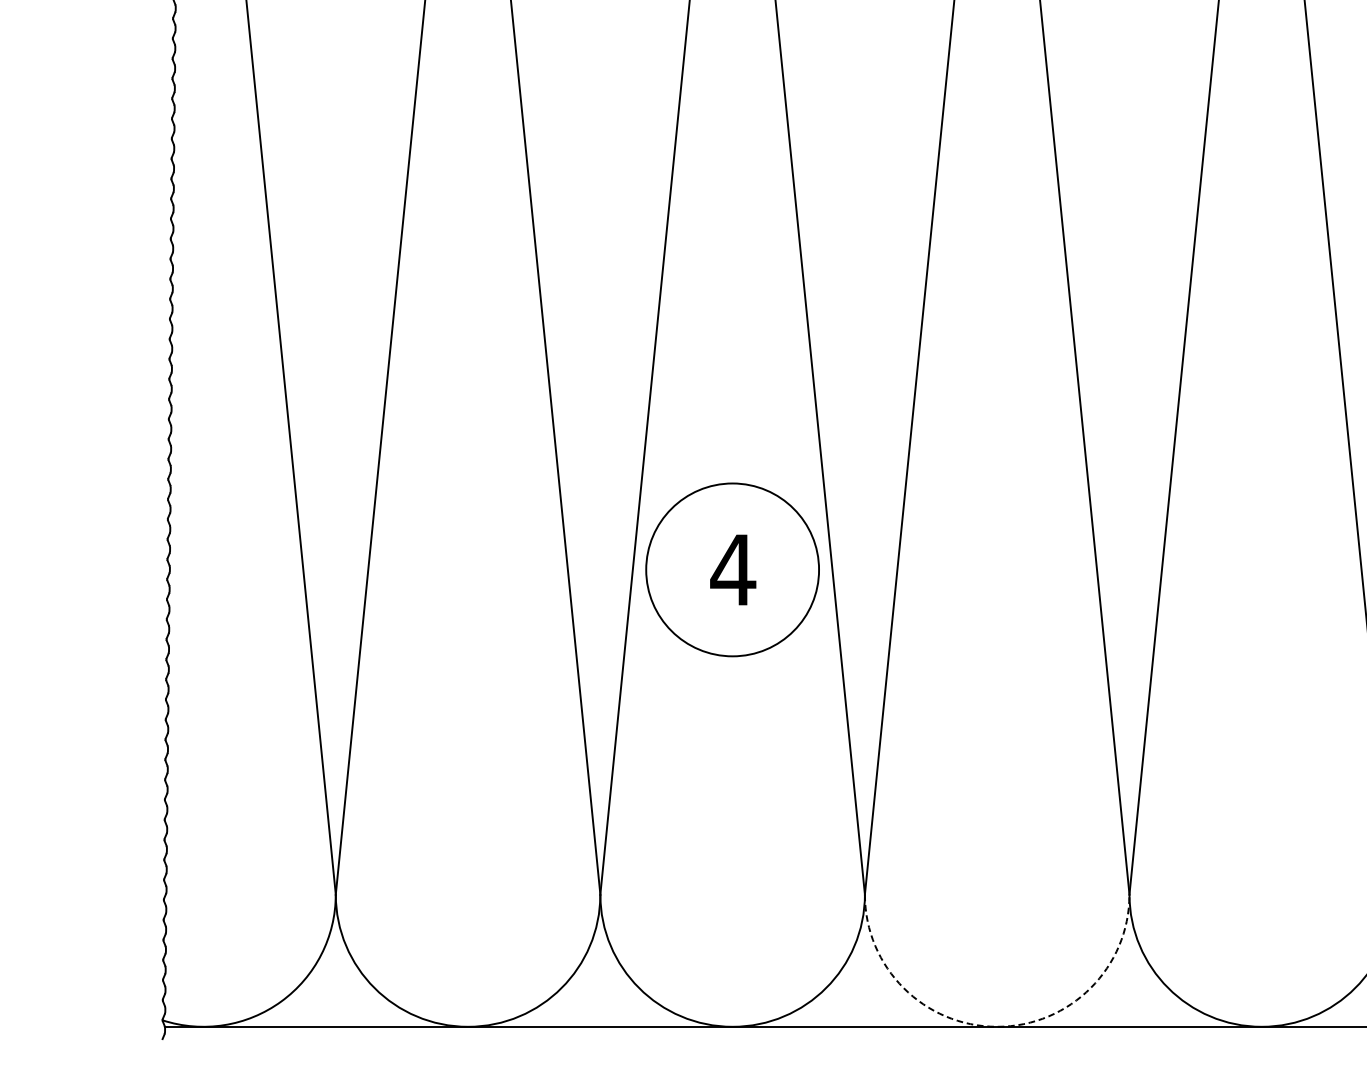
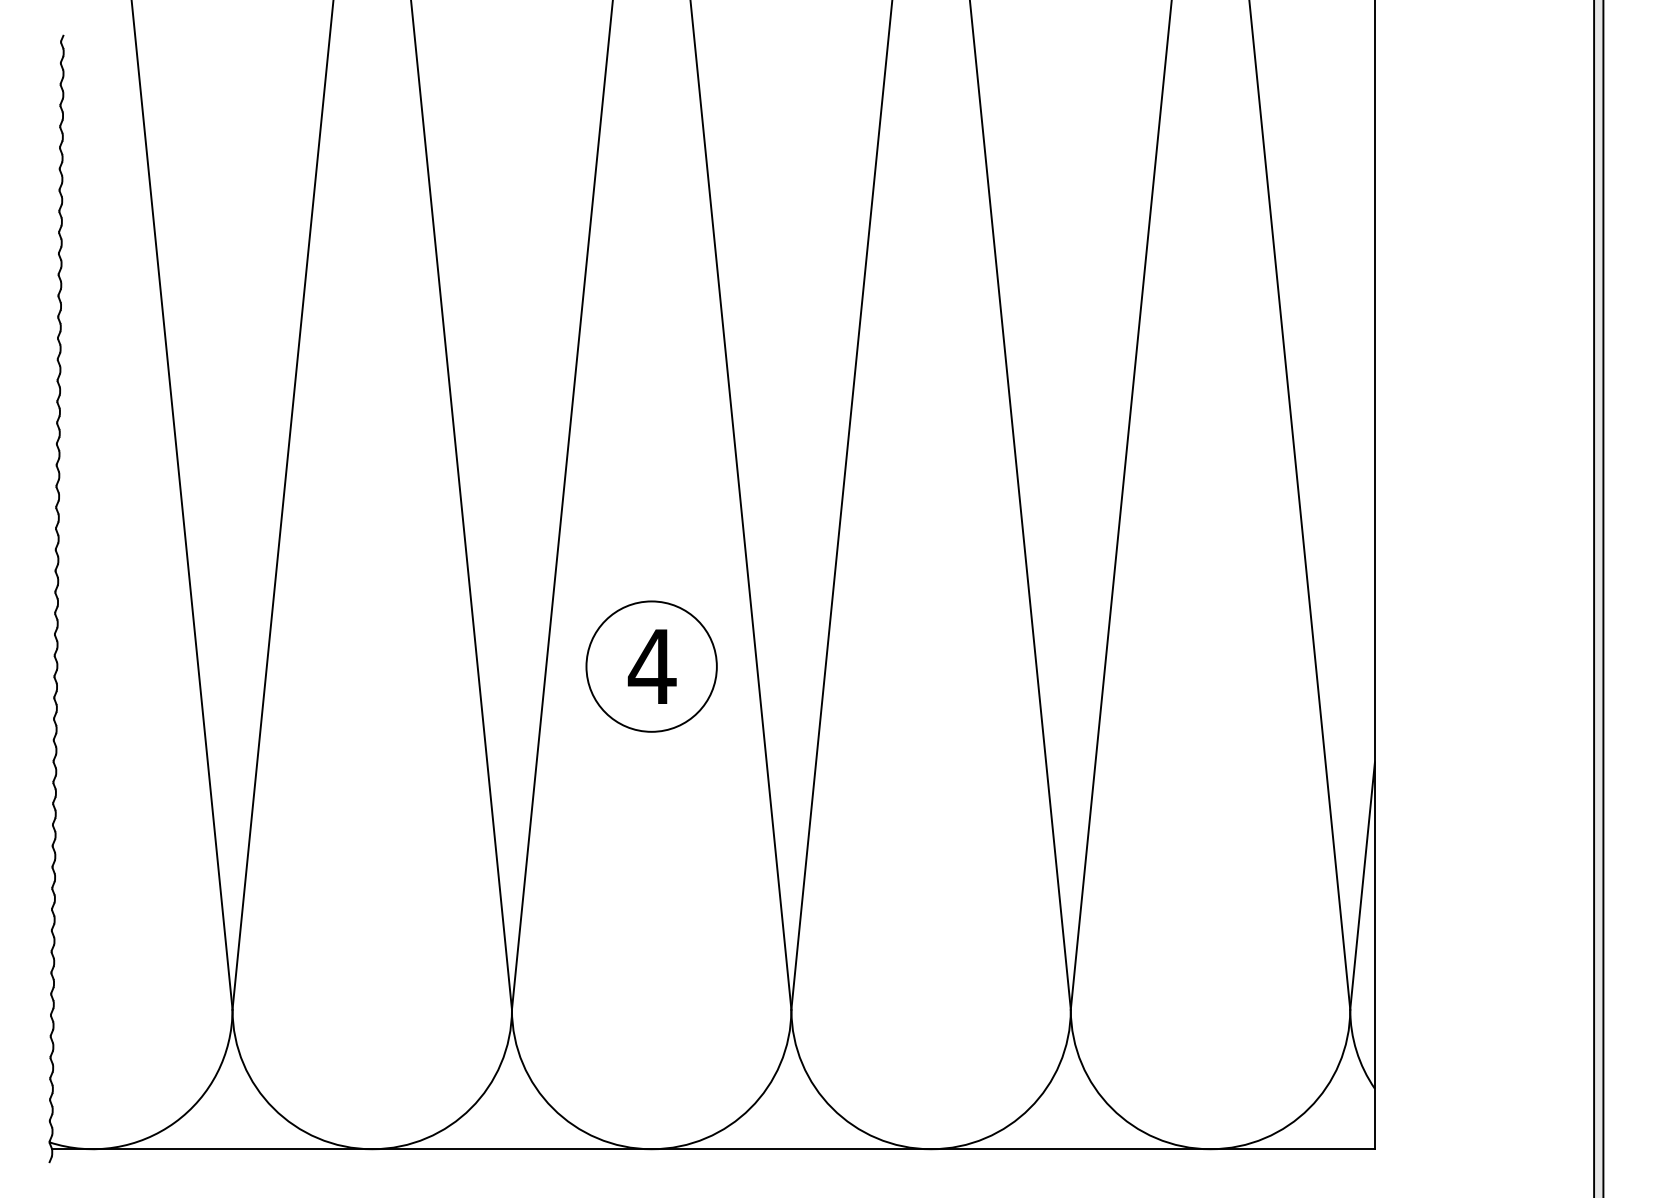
circle: (732, 569) -> (651, 666), size x0.71
arc: (997, 1027) -> (931, 1149), dashed -> solid

